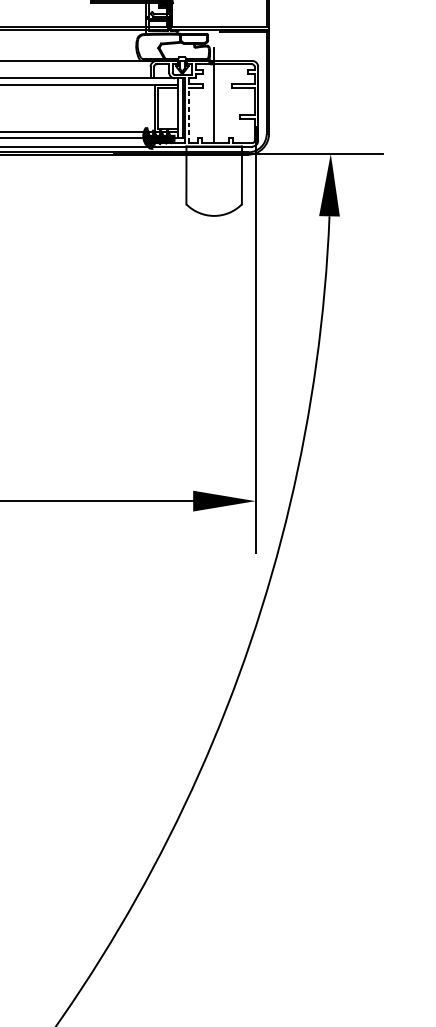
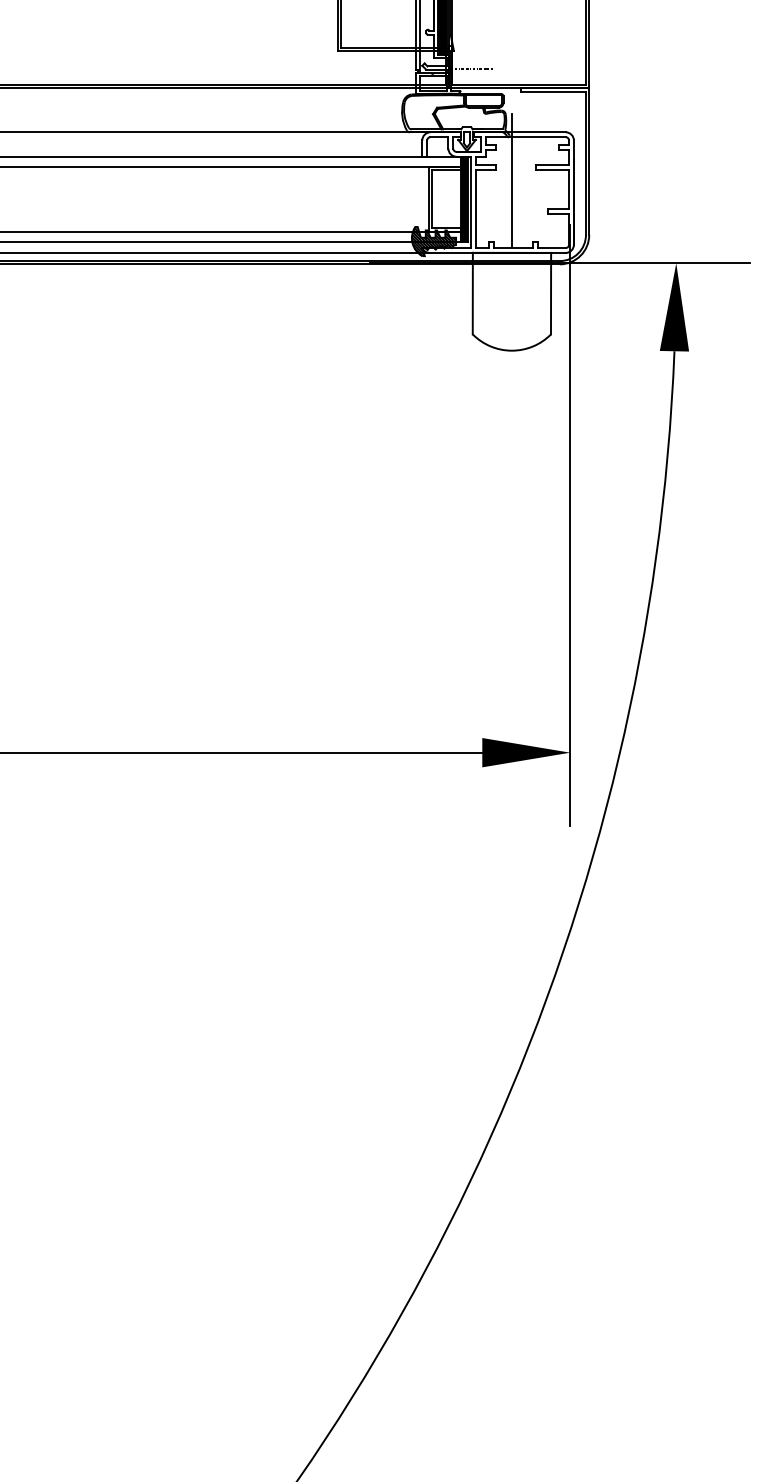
line: (185, 15) -> (471, 68), added
fill: (180, 107) -> (464, 198), added
line: (189, 115) -> (476, 208), dashed -> solid

